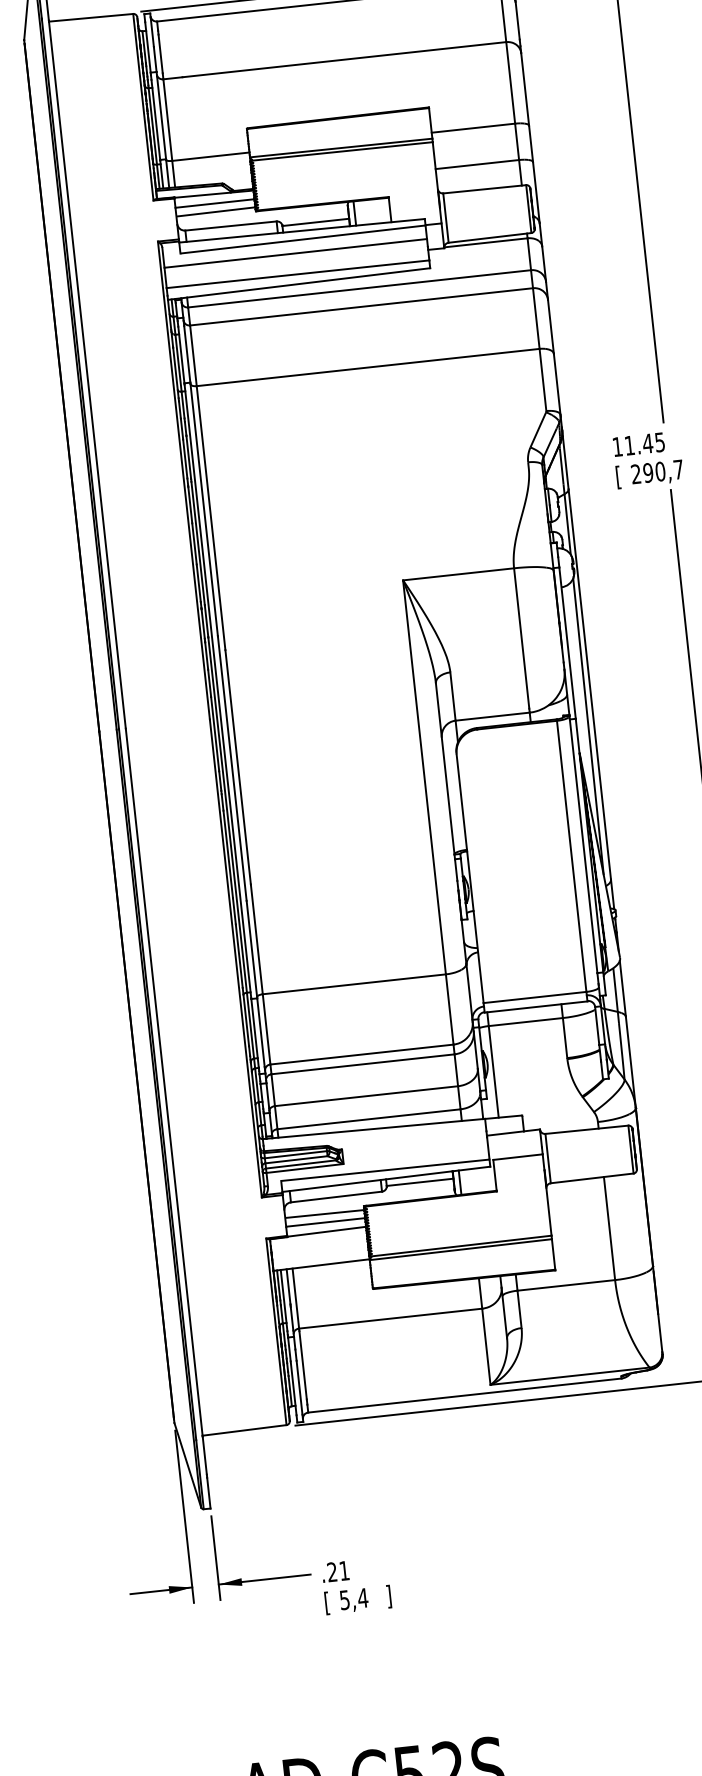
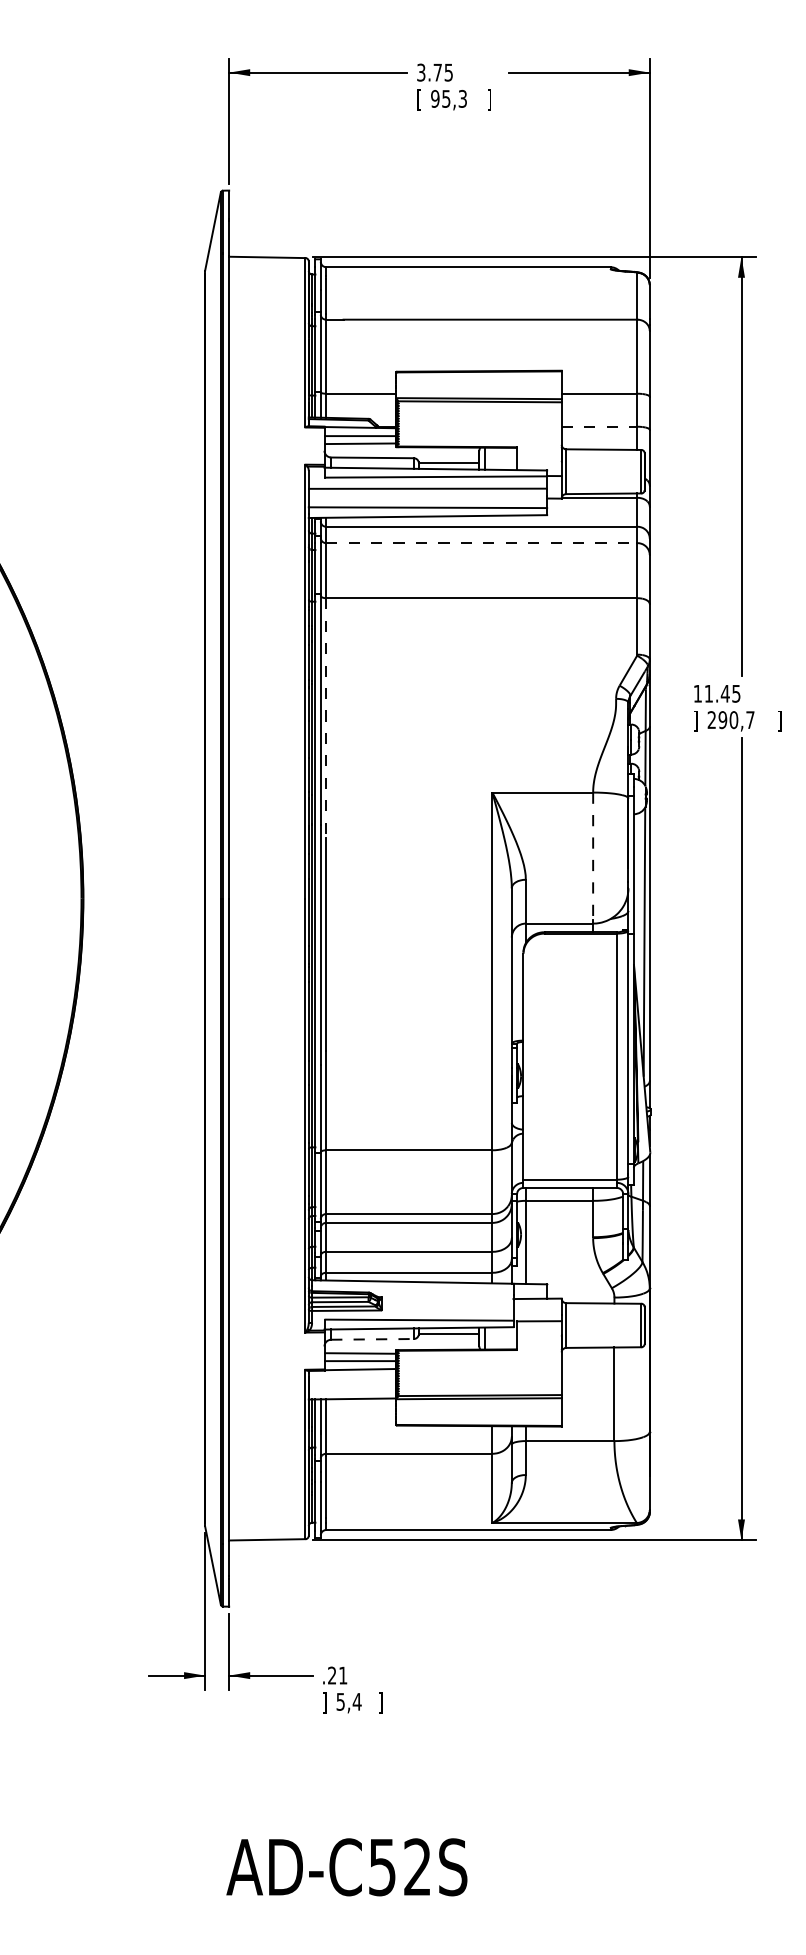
line: (477, 164) -> (599, 426), solid -> dashed
line: (361, 307) -> (481, 543), solid -> dashed
text: (618, 476) -> (695, 720), [ -> ]
line: (211, 518) -> (326, 718), solid -> dashed
line: (522, 638) -> (593, 856), solid -> dashed
line: (337, 1197) -> (373, 1339), solid -> dashed
text: (327, 1602) -> (324, 1702), [ -> ]

